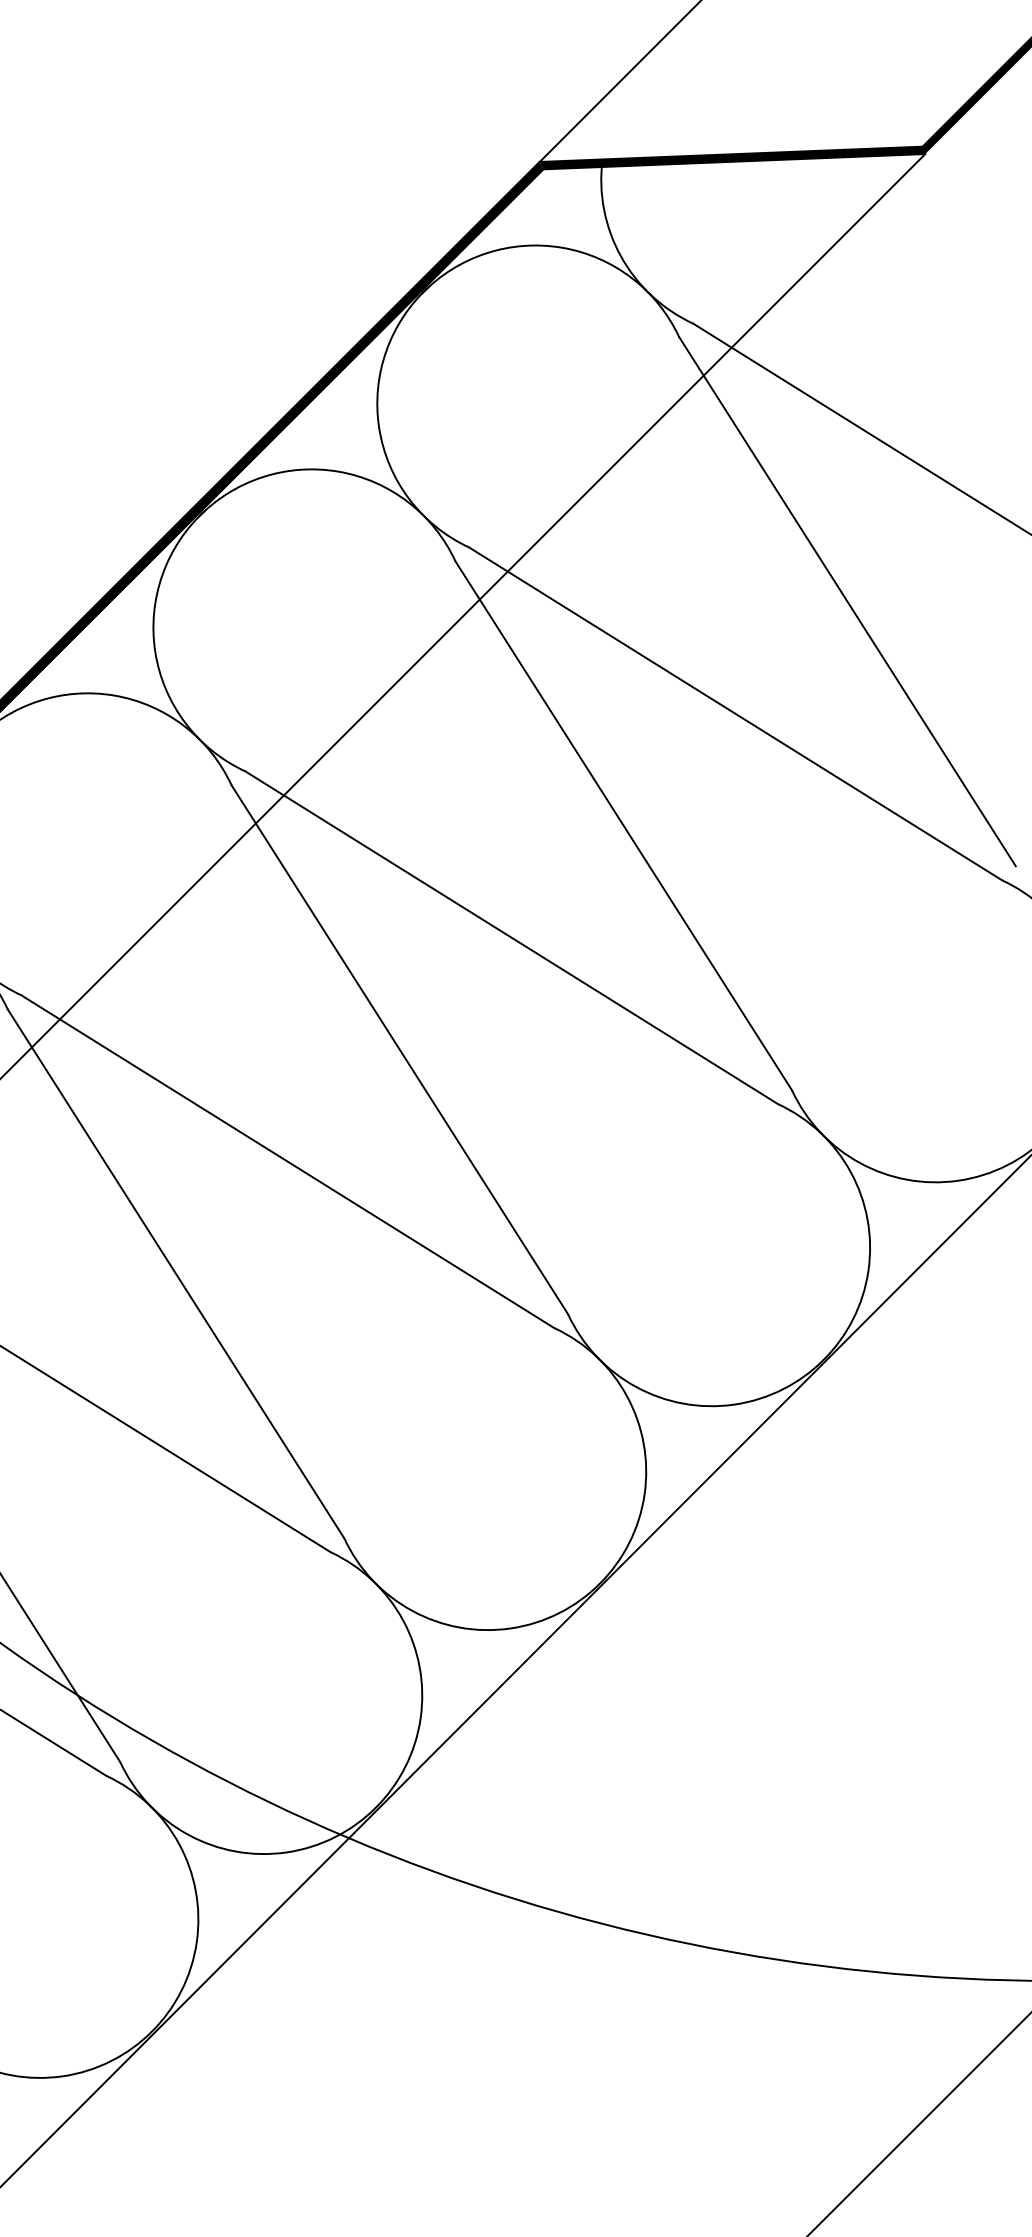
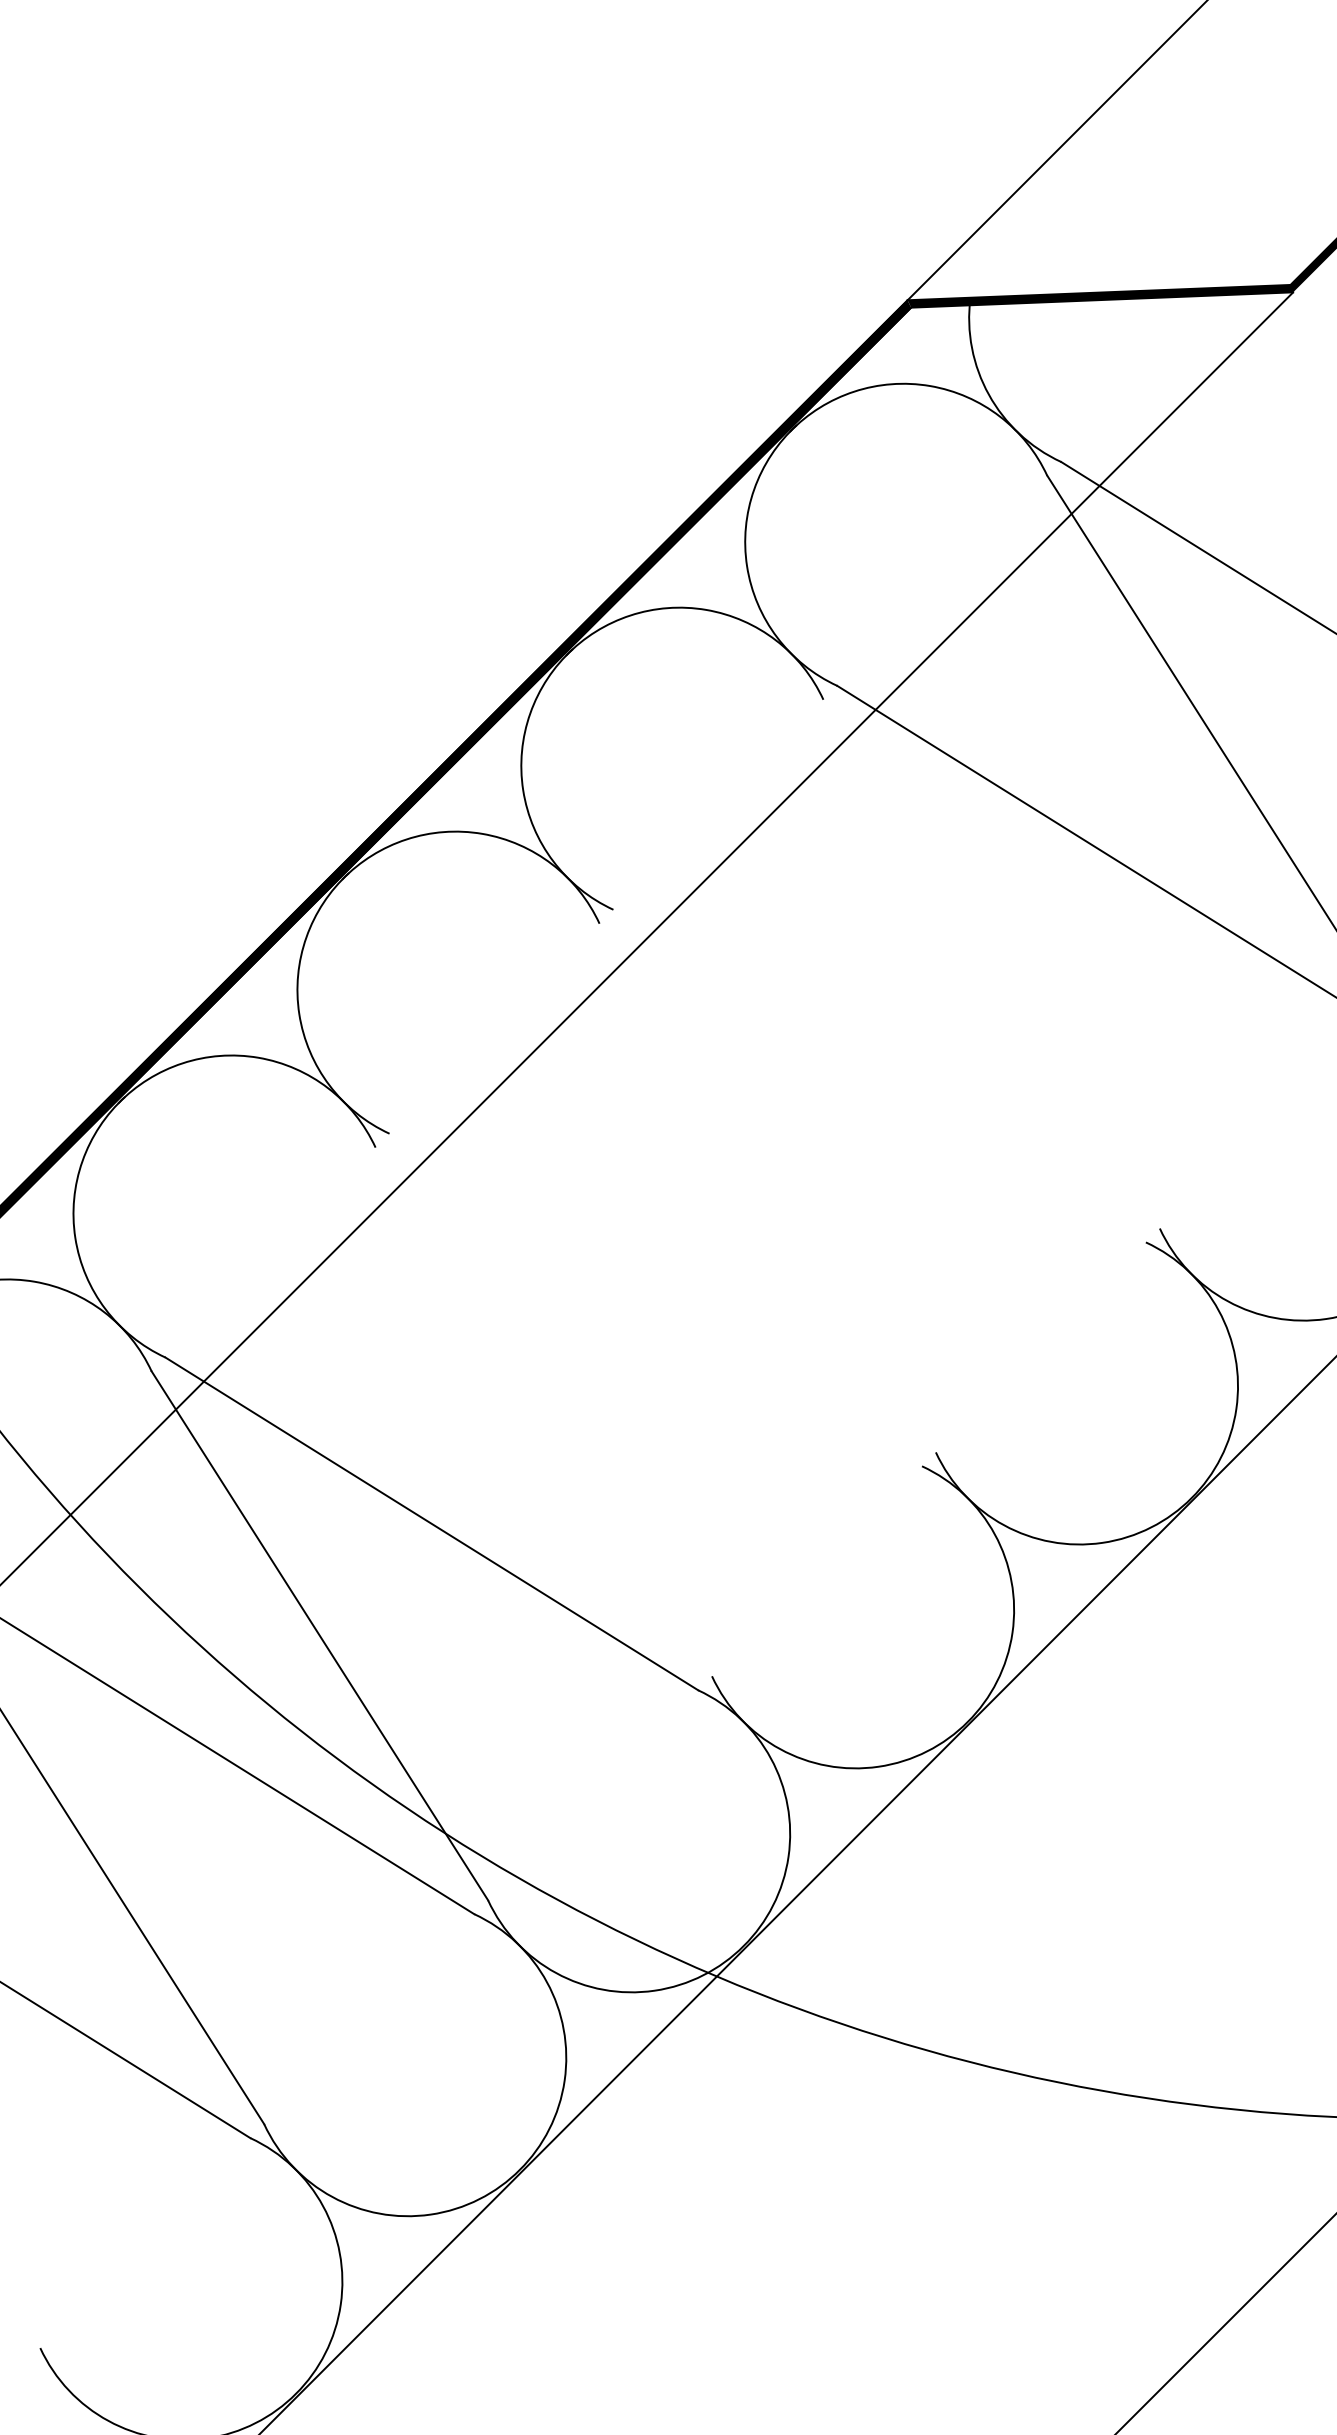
line: (623, 825) -> (991, 963), removed
line: (511, 937) -> (879, 1075), removed
line: (399, 1049) -> (767, 1187), removed
line: (287, 1161) -> (655, 1299), removed
line: (175, 1273) -> (543, 1411), removed

